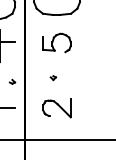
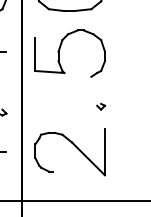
part: (56, 42) -> (69, 52), size x1.67
part: (53, 78) -> (101, 107), moved
part: (56, 108) -> (69, 152), size x1.67

